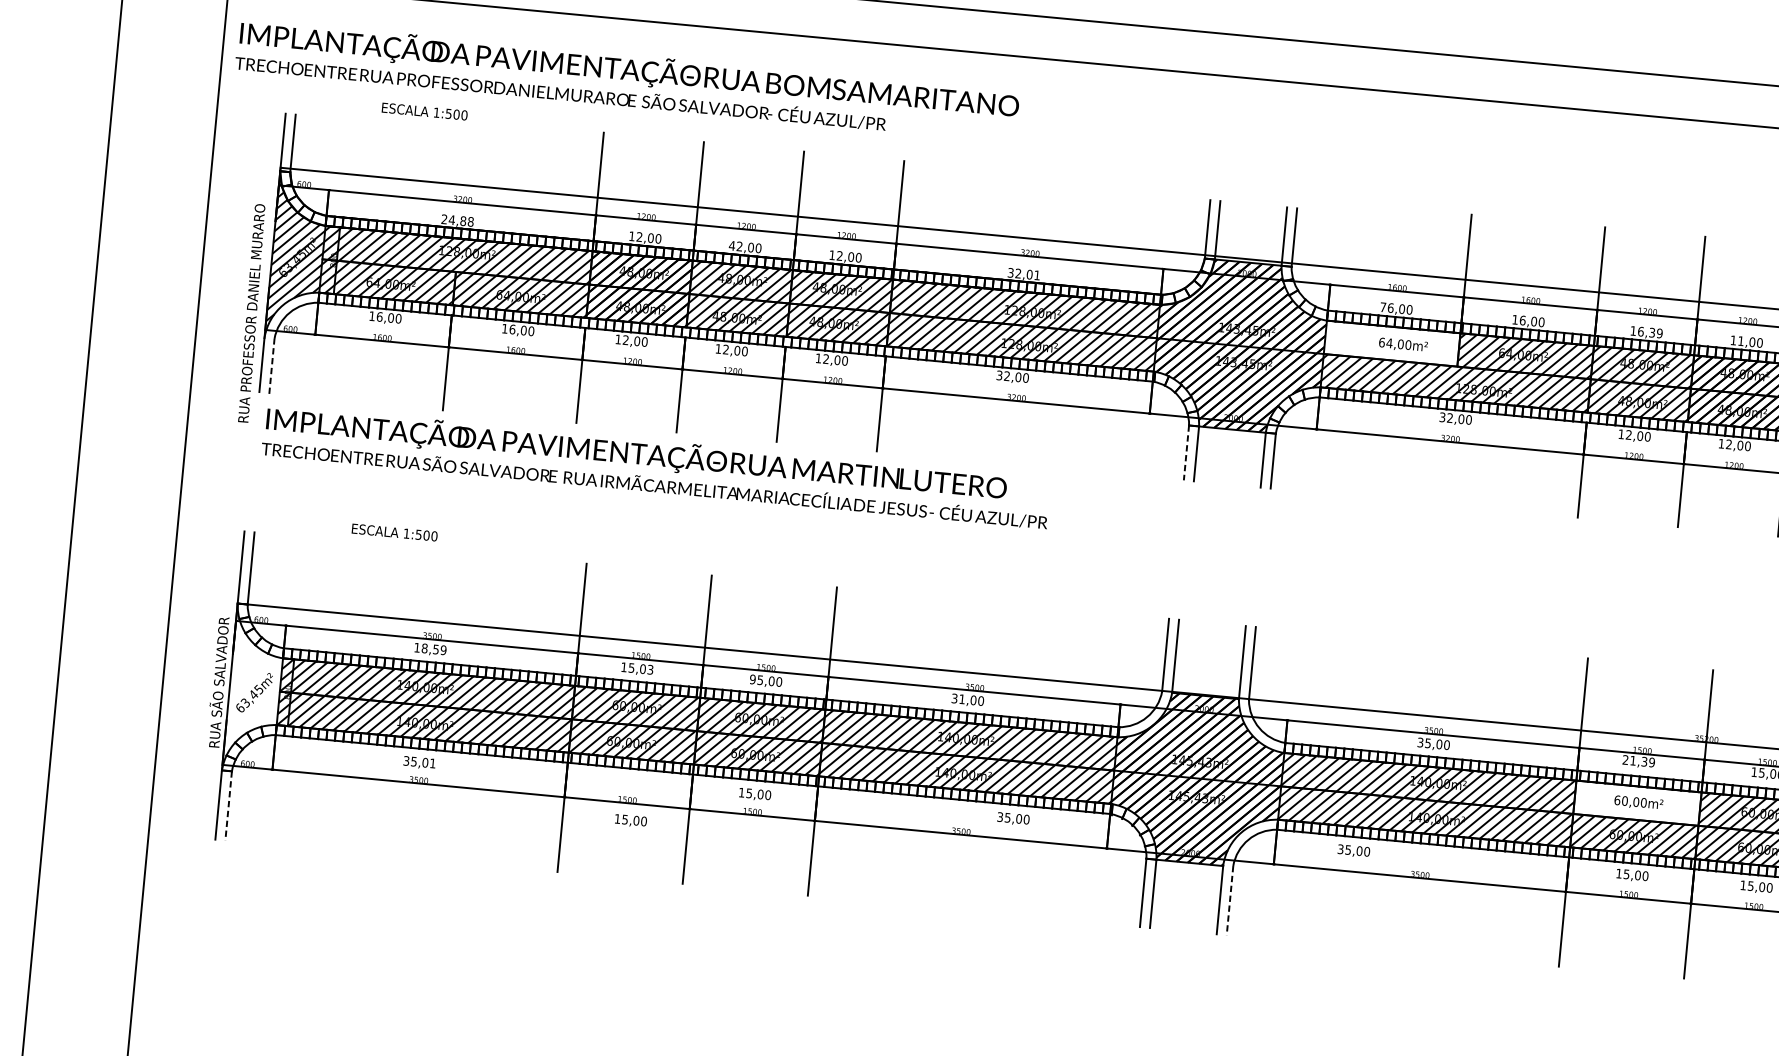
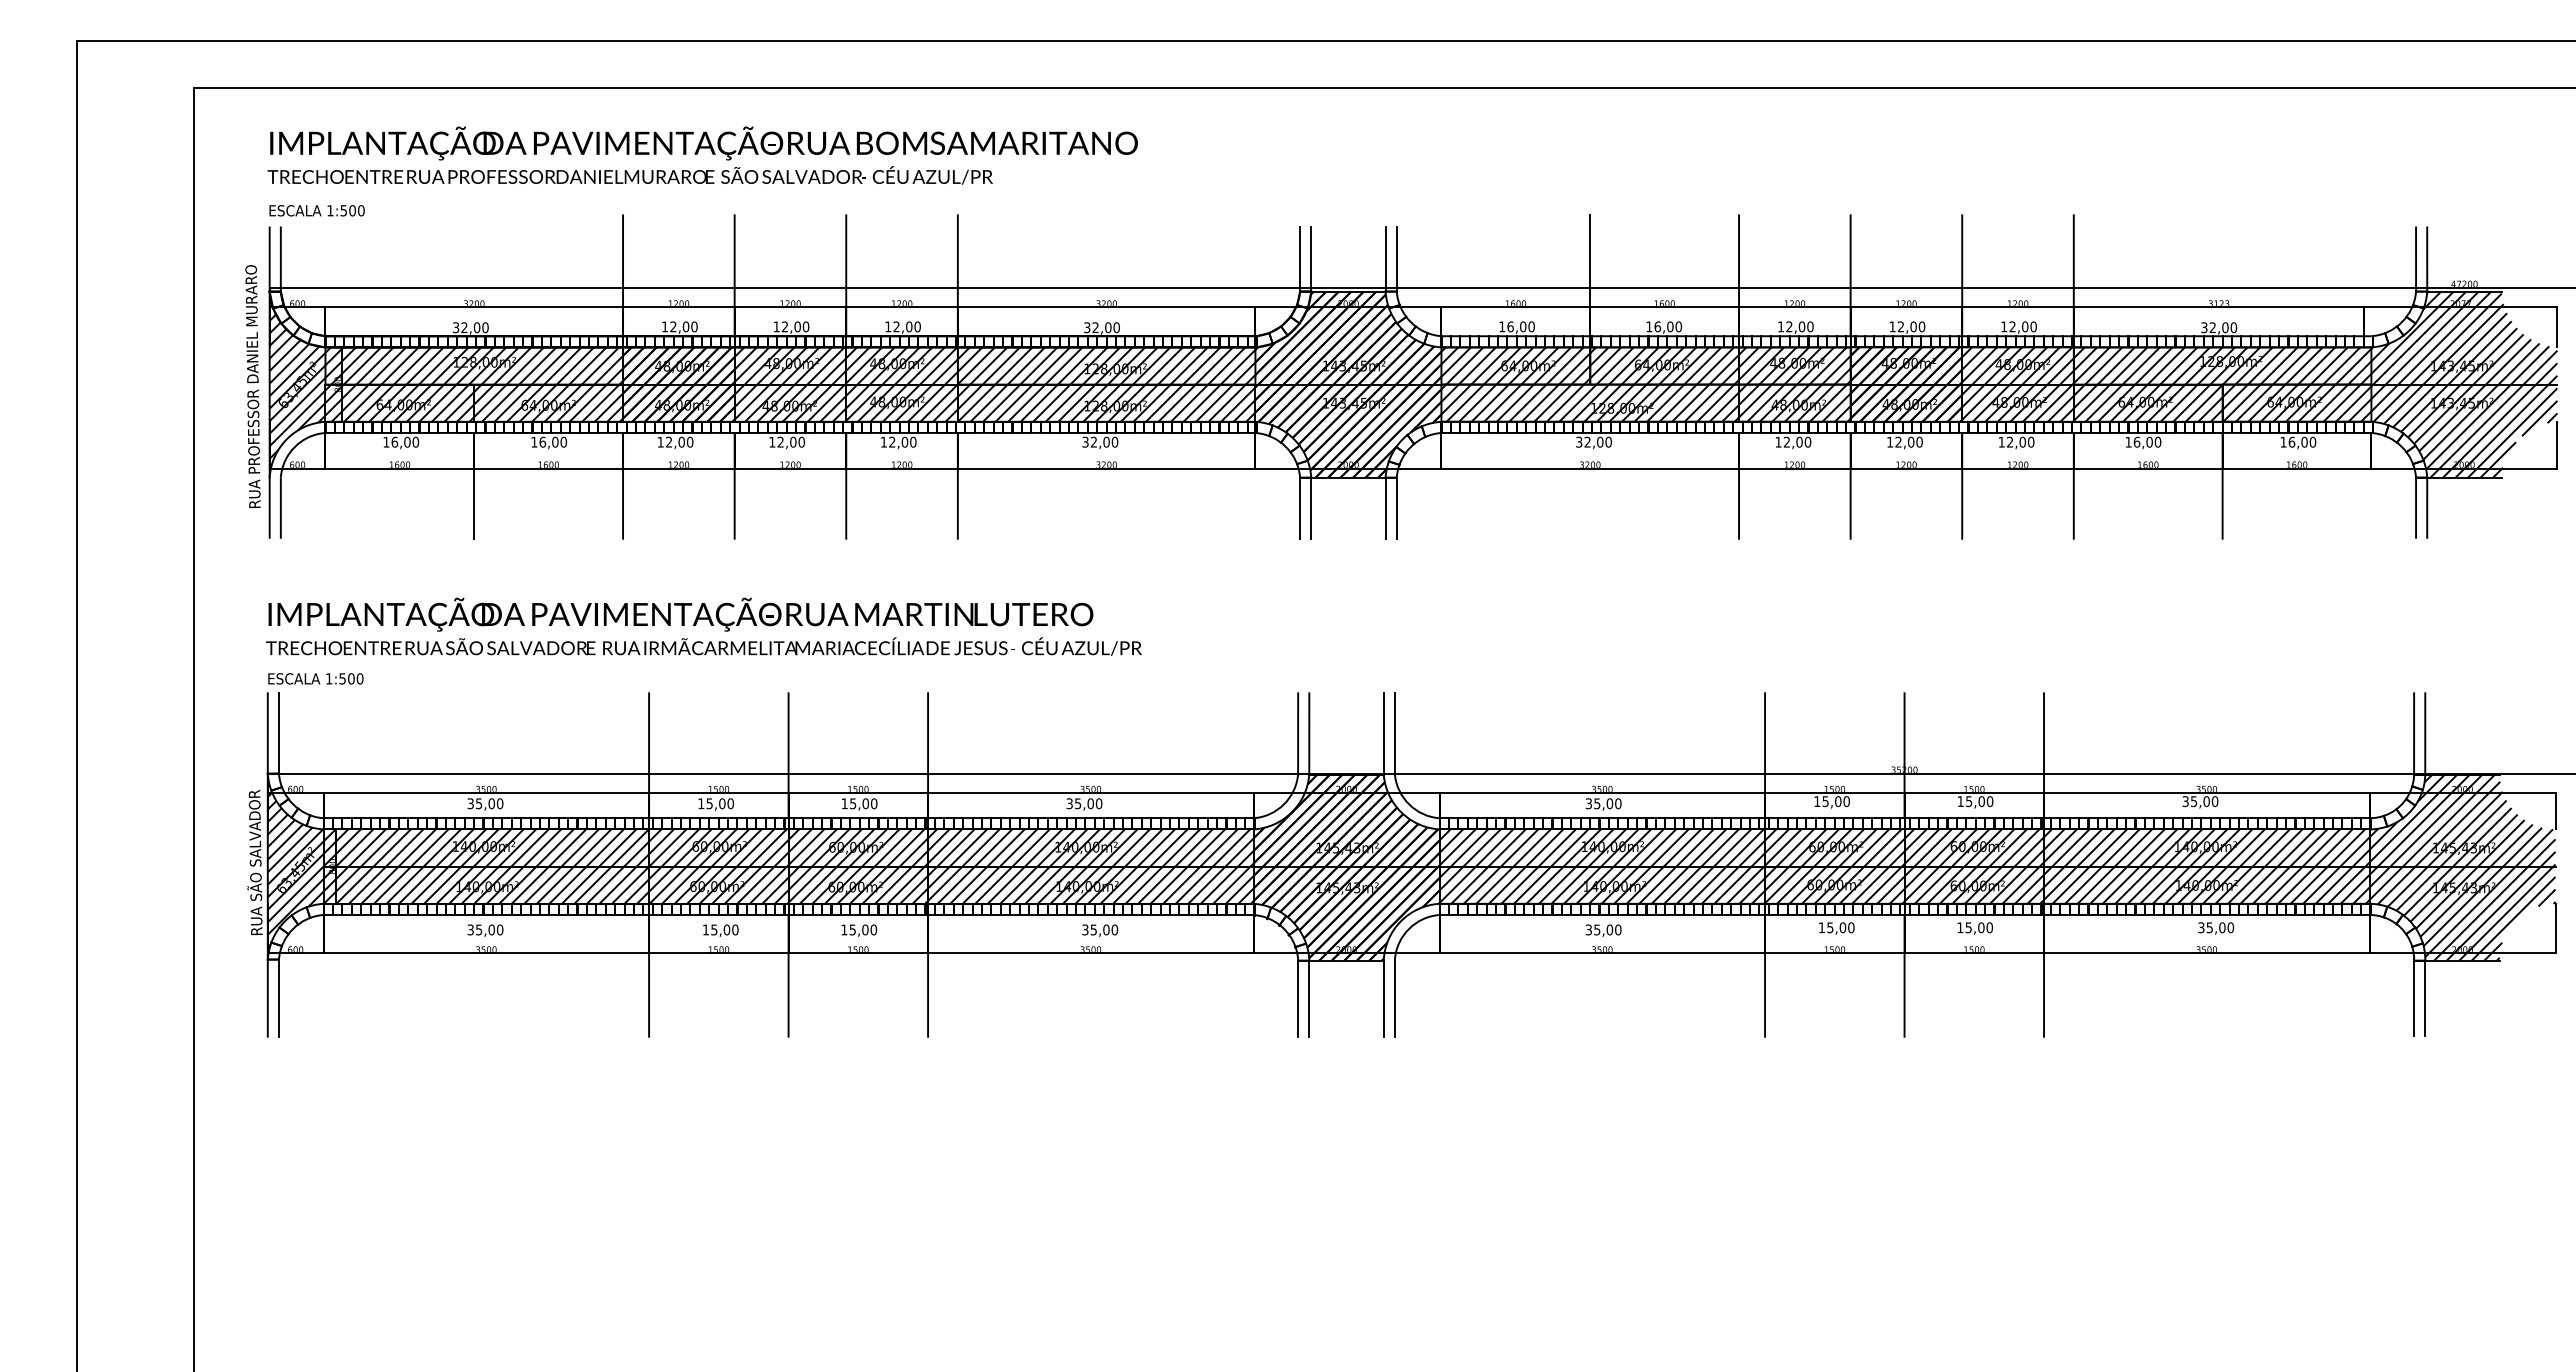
text: (627, 80) -> (702, 155), moved
text: (424, 111) -> (316, 210), moved
text: (457, 220) -> (470, 327), 24,88 -> 32,00
text: (732, 245) -> (776, 326), 42,00 -> 12,00
text: (1037, 275) -> (1116, 327), 32,01 -> 32,00
text: (1383, 307) -> (1502, 326), 76,00 -> 16,00
text: (251, 313) -> (252, 386), moved
text: (1650, 332) -> (1799, 326), 16,39 -> 12,00
text: (1740, 340) -> (1900, 326), 11,00 -> 12,00
hatch: (1391, 343) -> (1515, 365), added
line: (271, 366) -> (280, 508), dashed -> solid
line: (1186, 453) -> (1300, 508), dashed -> solid
text: (655, 466) -> (703, 626), moved
text: (394, 532) -> (315, 678), moved
text: (430, 648) -> (485, 803), 18,59 -> 35,00
text: (650, 669) -> (730, 803), 15,03 -> 15,00
text: (752, 679) -> (844, 803), 95,00 -> 15,00
hatch: (254, 693) -> (295, 871), added
text: (962, 699) -> (1078, 803), 31,00 -> 35,00
text: (1638, 761) -> (1831, 801), 21,39 -> 15,00
text: (432, 763) -> (499, 929), 35,01 -> 35,00
hatch: (1637, 802) -> (1834, 847), added
line: (228, 806) -> (278, 998), dashed -> solid
text: (1013, 818) -> (1100, 930), moved
text: (630, 820) -> (720, 930), moved
text: (1353, 851) -> (1603, 930), moved
line: (1229, 900) -> (1394, 998), dashed -> solid

